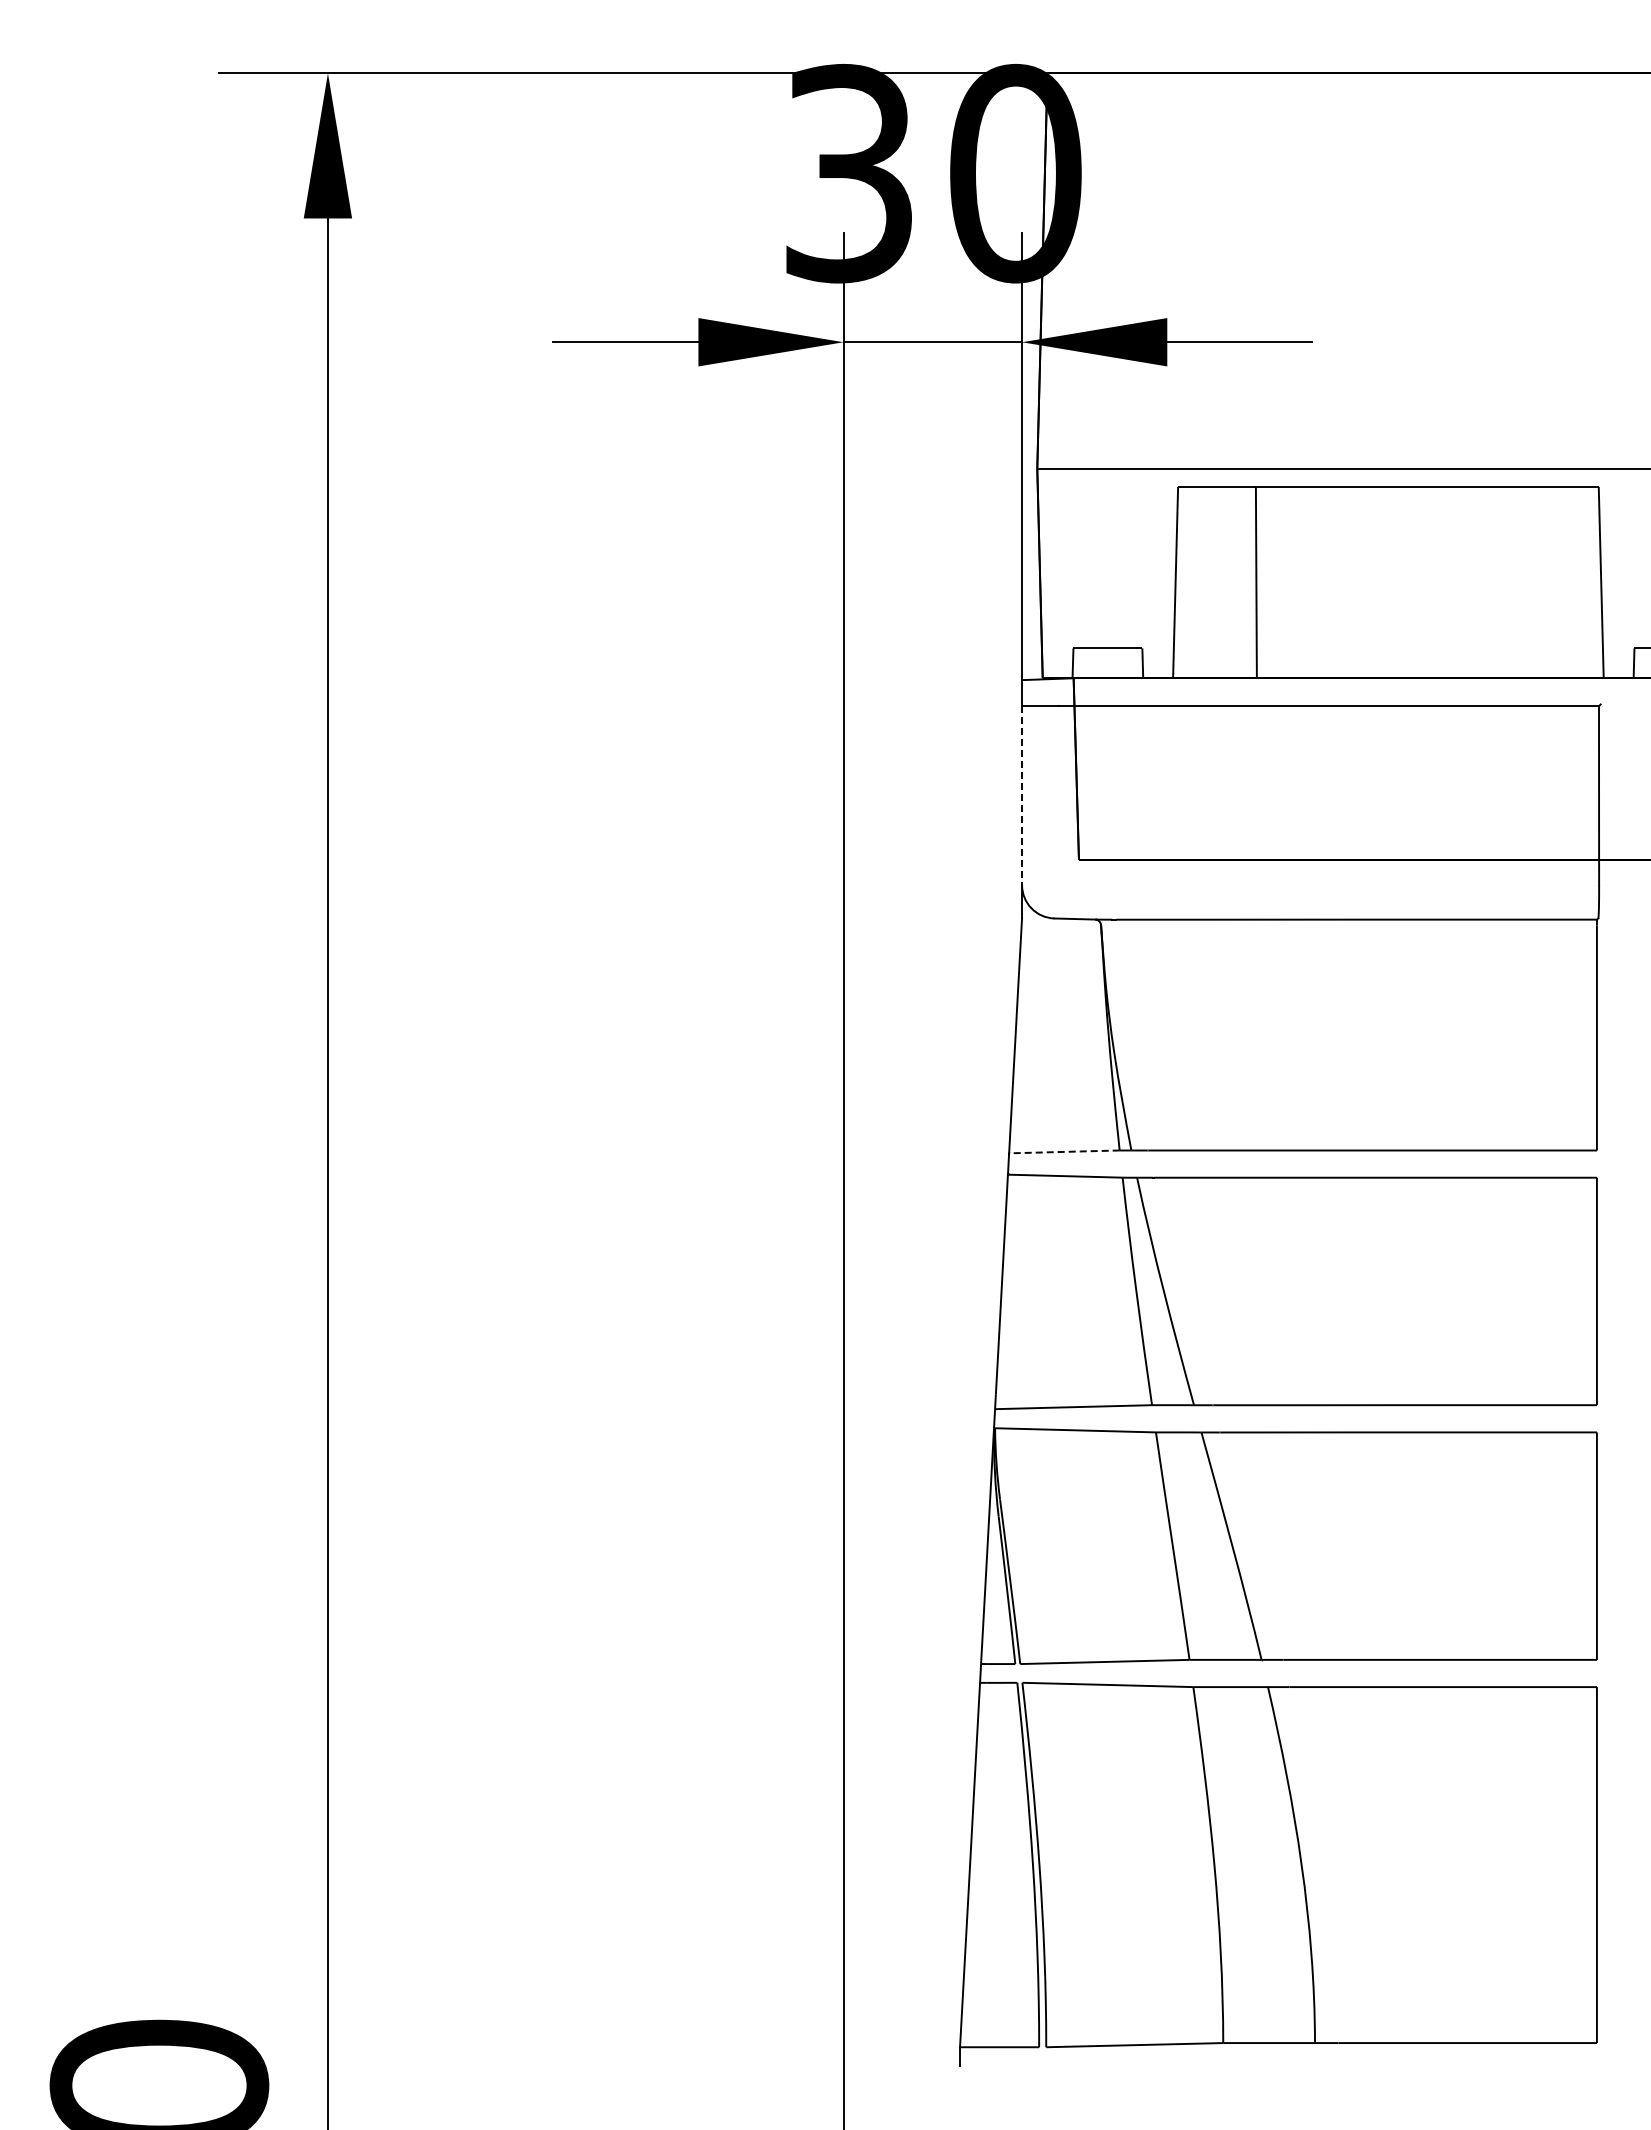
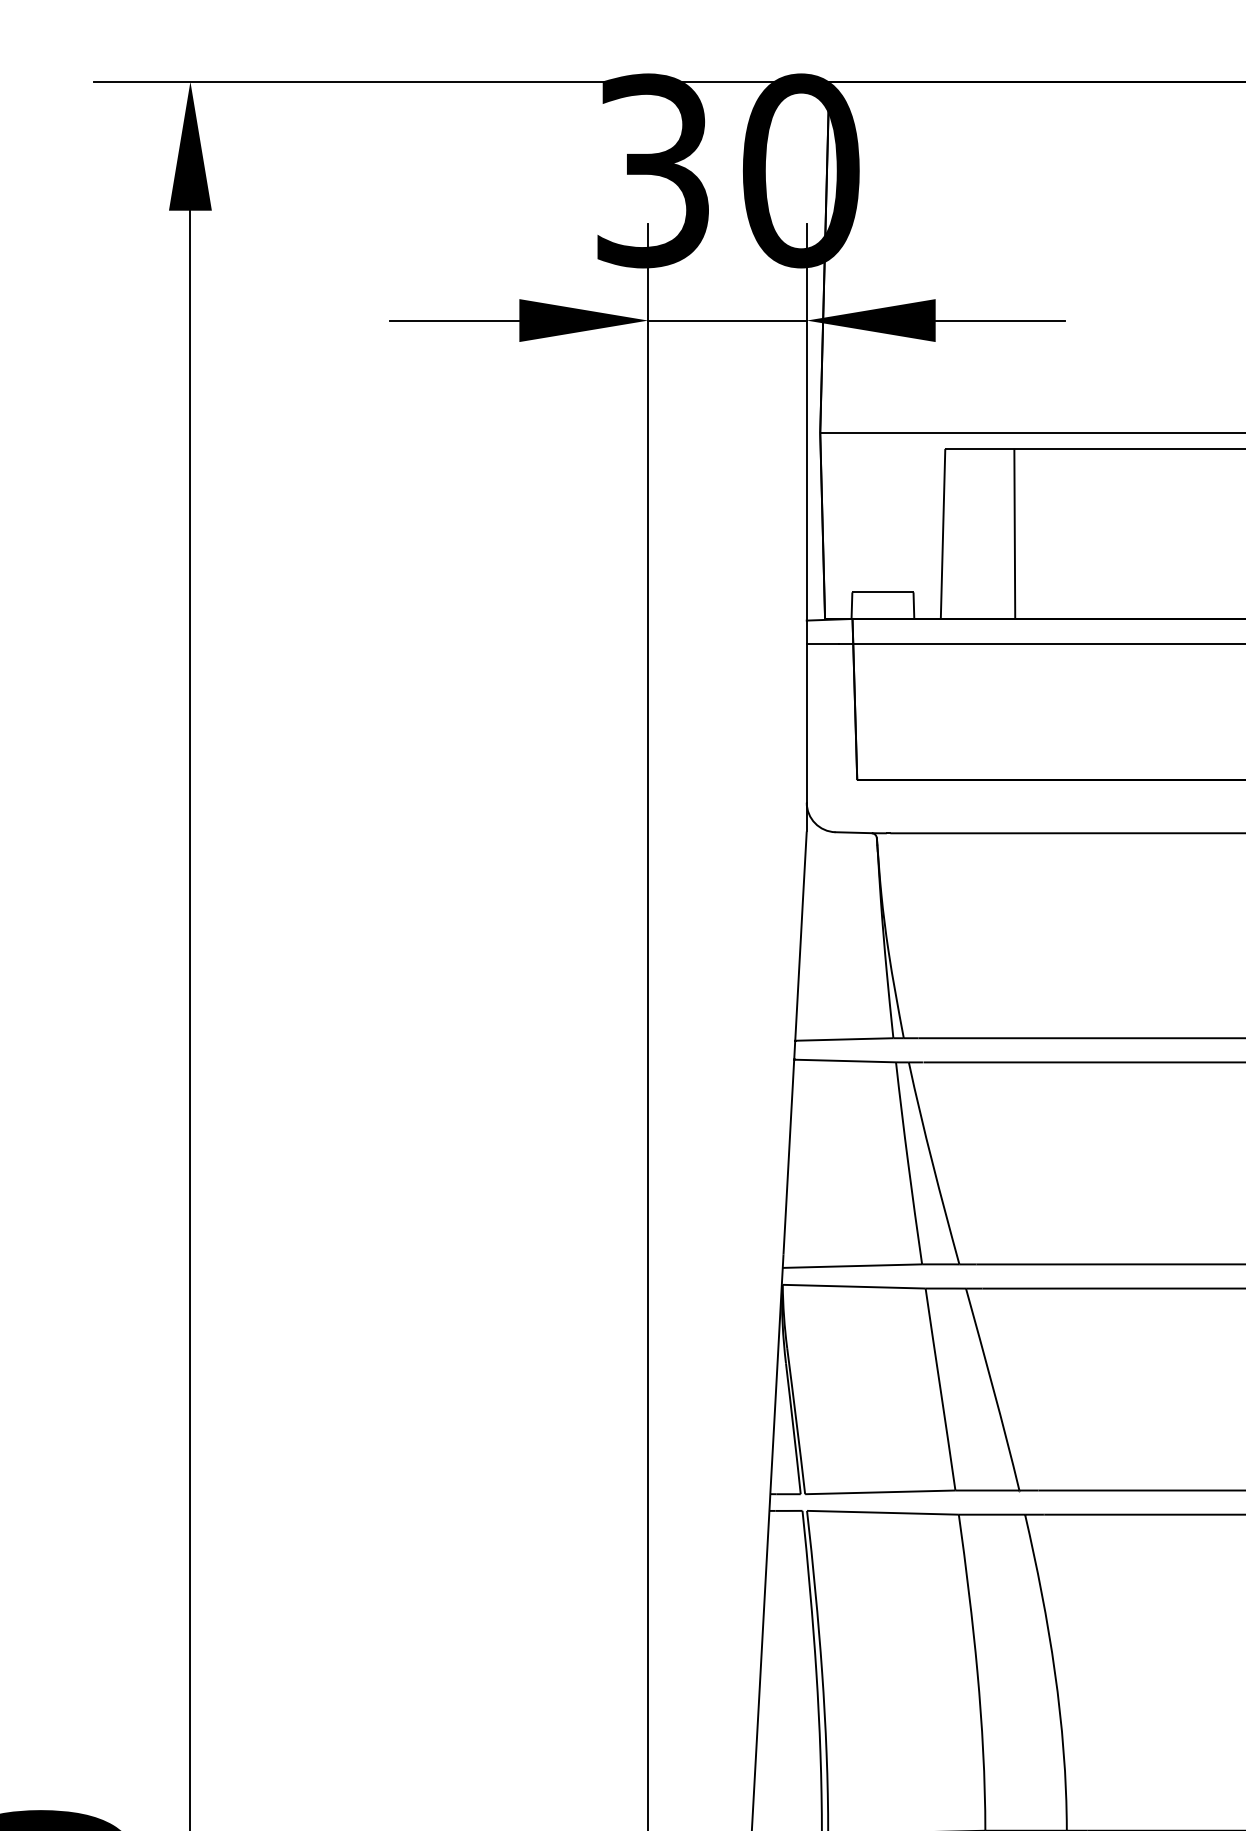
line: (1022, 795) -> (807, 723), dashed -> solid
line: (1063, 1151) -> (843, 1039), dashed -> solid

